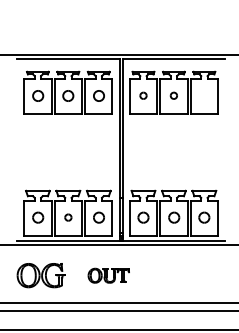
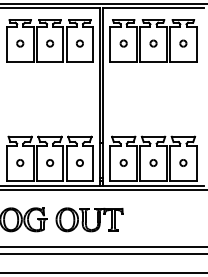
part: (37, 95) -> (19, 43), size x0.62
part: (68, 95) -> (50, 43), size x0.62
part: (98, 95) -> (79, 43), size x0.62
part: (204, 95) -> (183, 43), added
part: (37, 217) -> (19, 162), size x0.62
part: (98, 217) -> (79, 162), size x0.62
part: (143, 217) -> (123, 162), size x0.62
part: (173, 217) -> (153, 162), size x0.62
part: (204, 217) -> (183, 162), size x0.62
part: (108, 275) -> (89, 219), size x1.67

